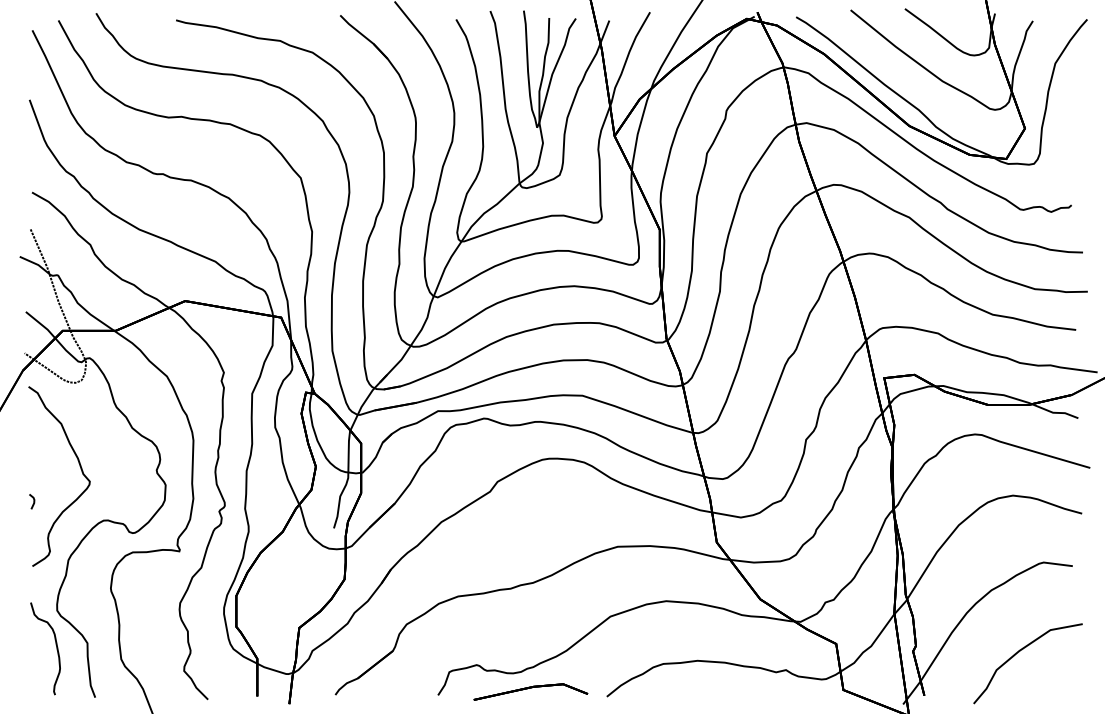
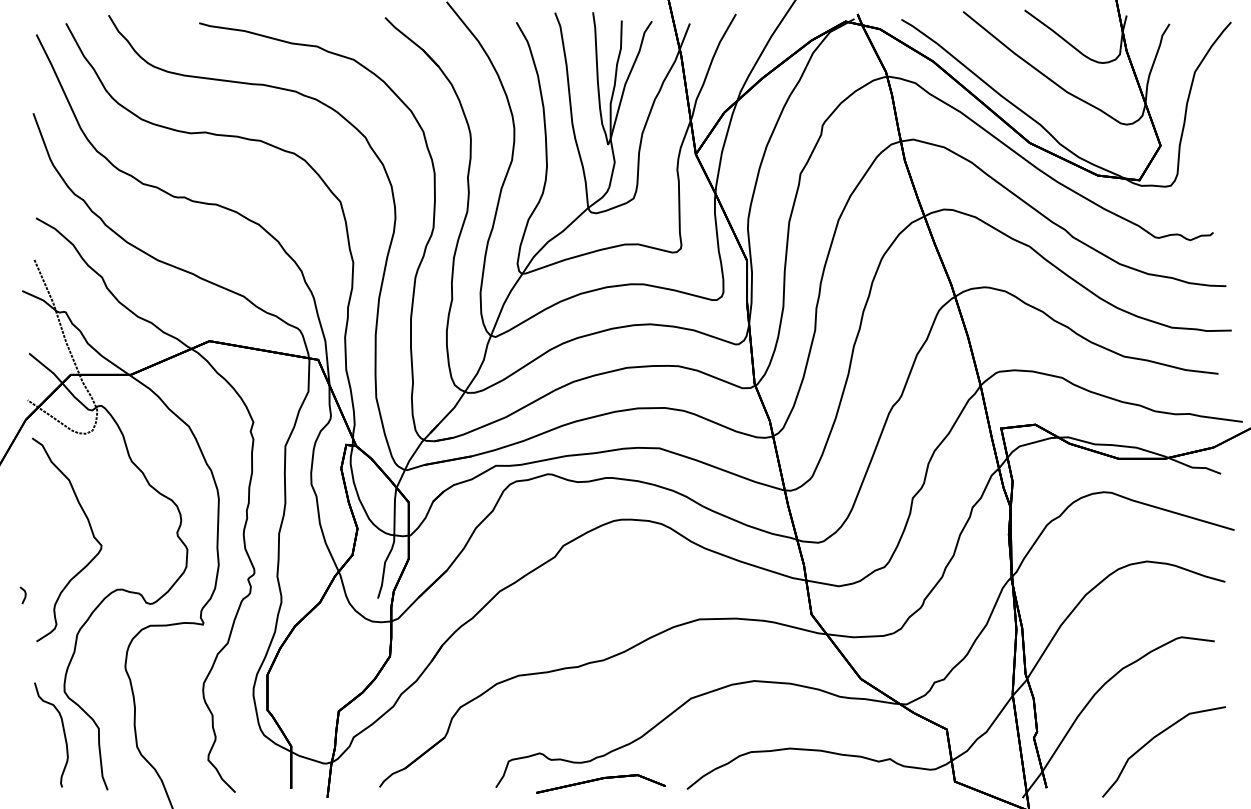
part: (31, 501) -> (22, 595), moved

